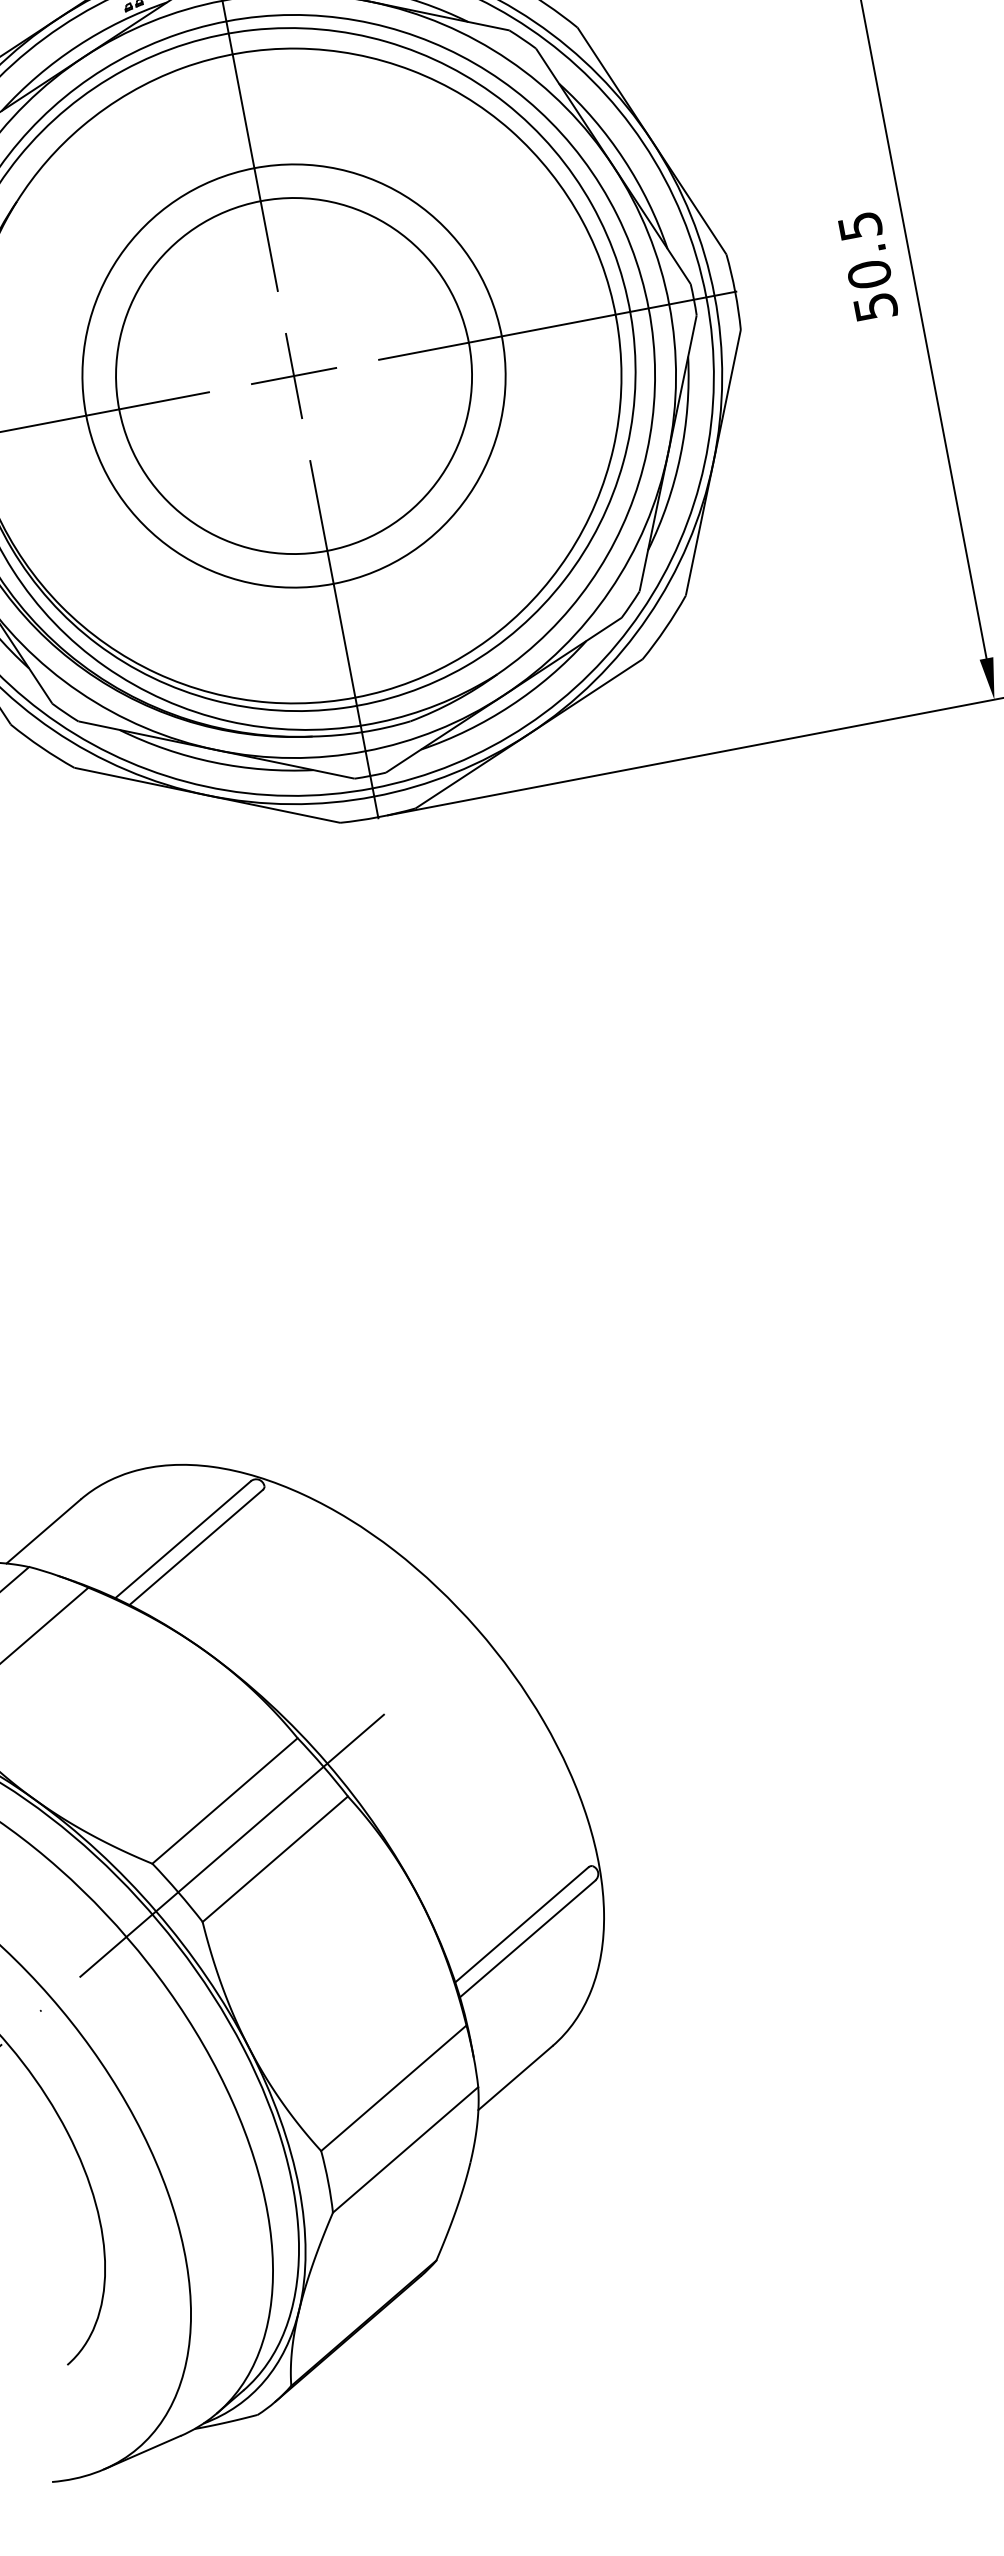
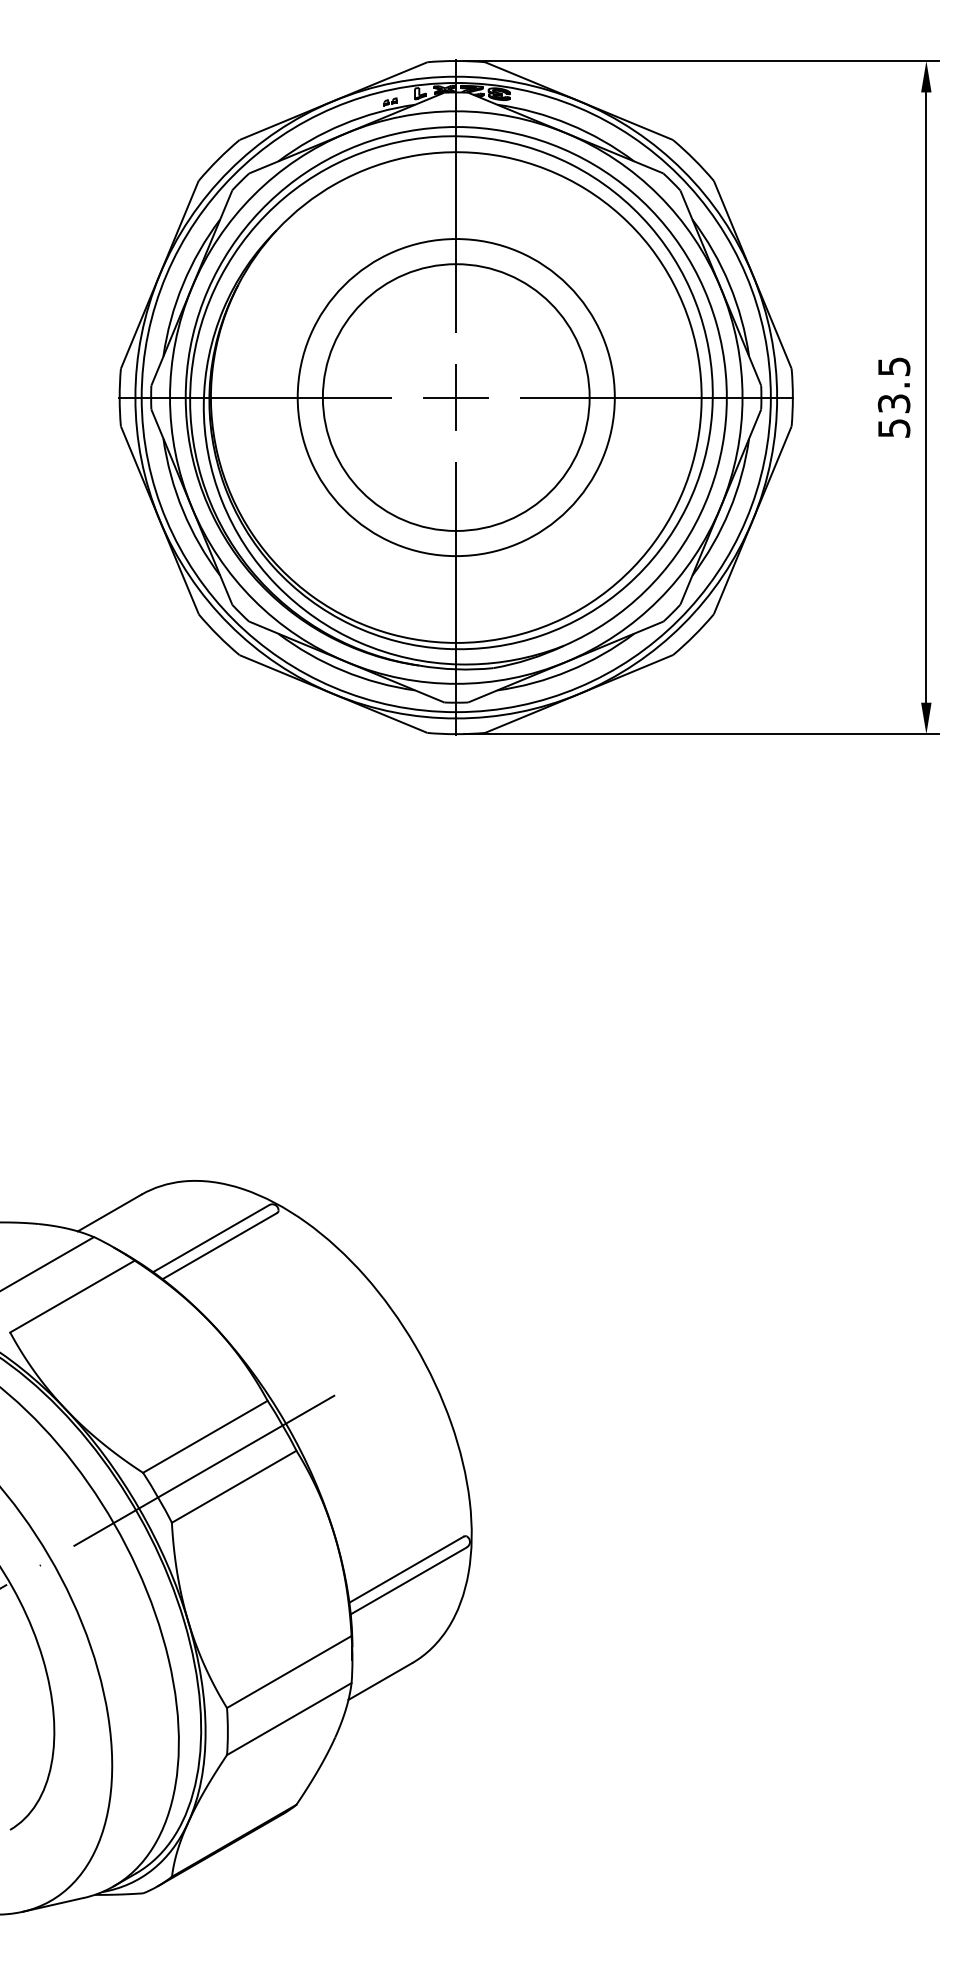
text: (869, 274) -> (894, 403), 50.5 -> 53.5

